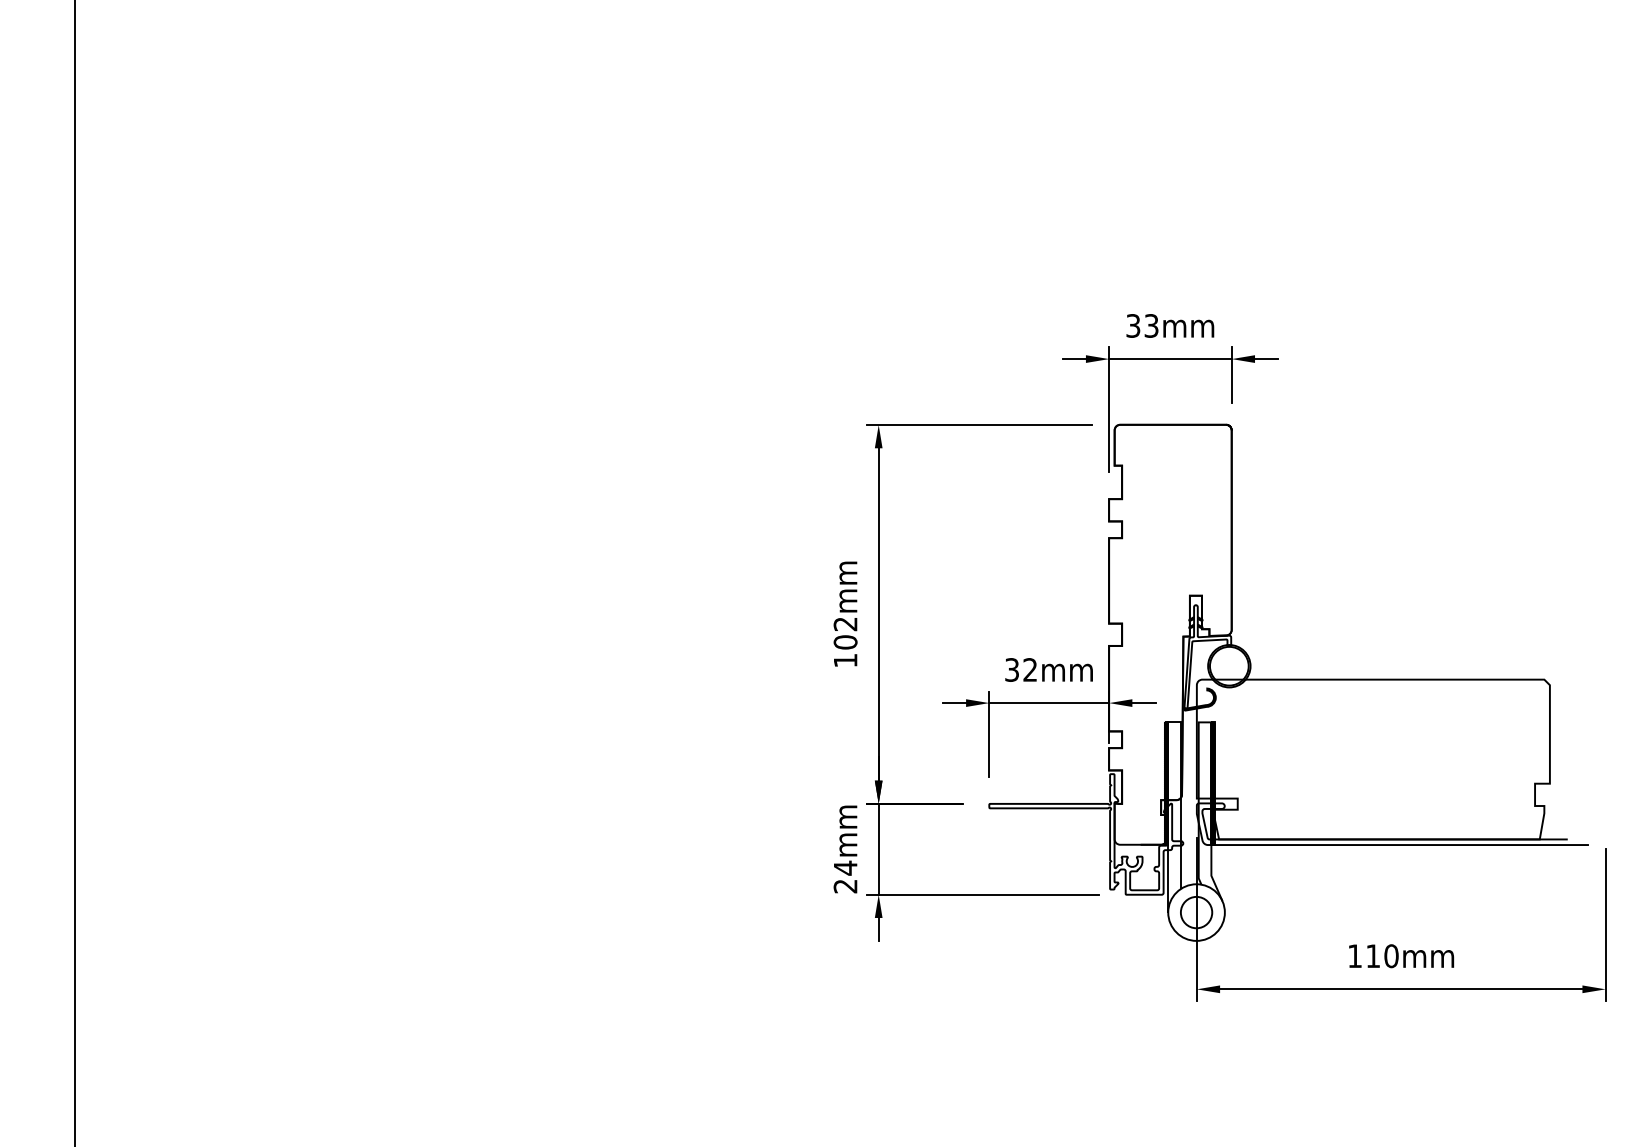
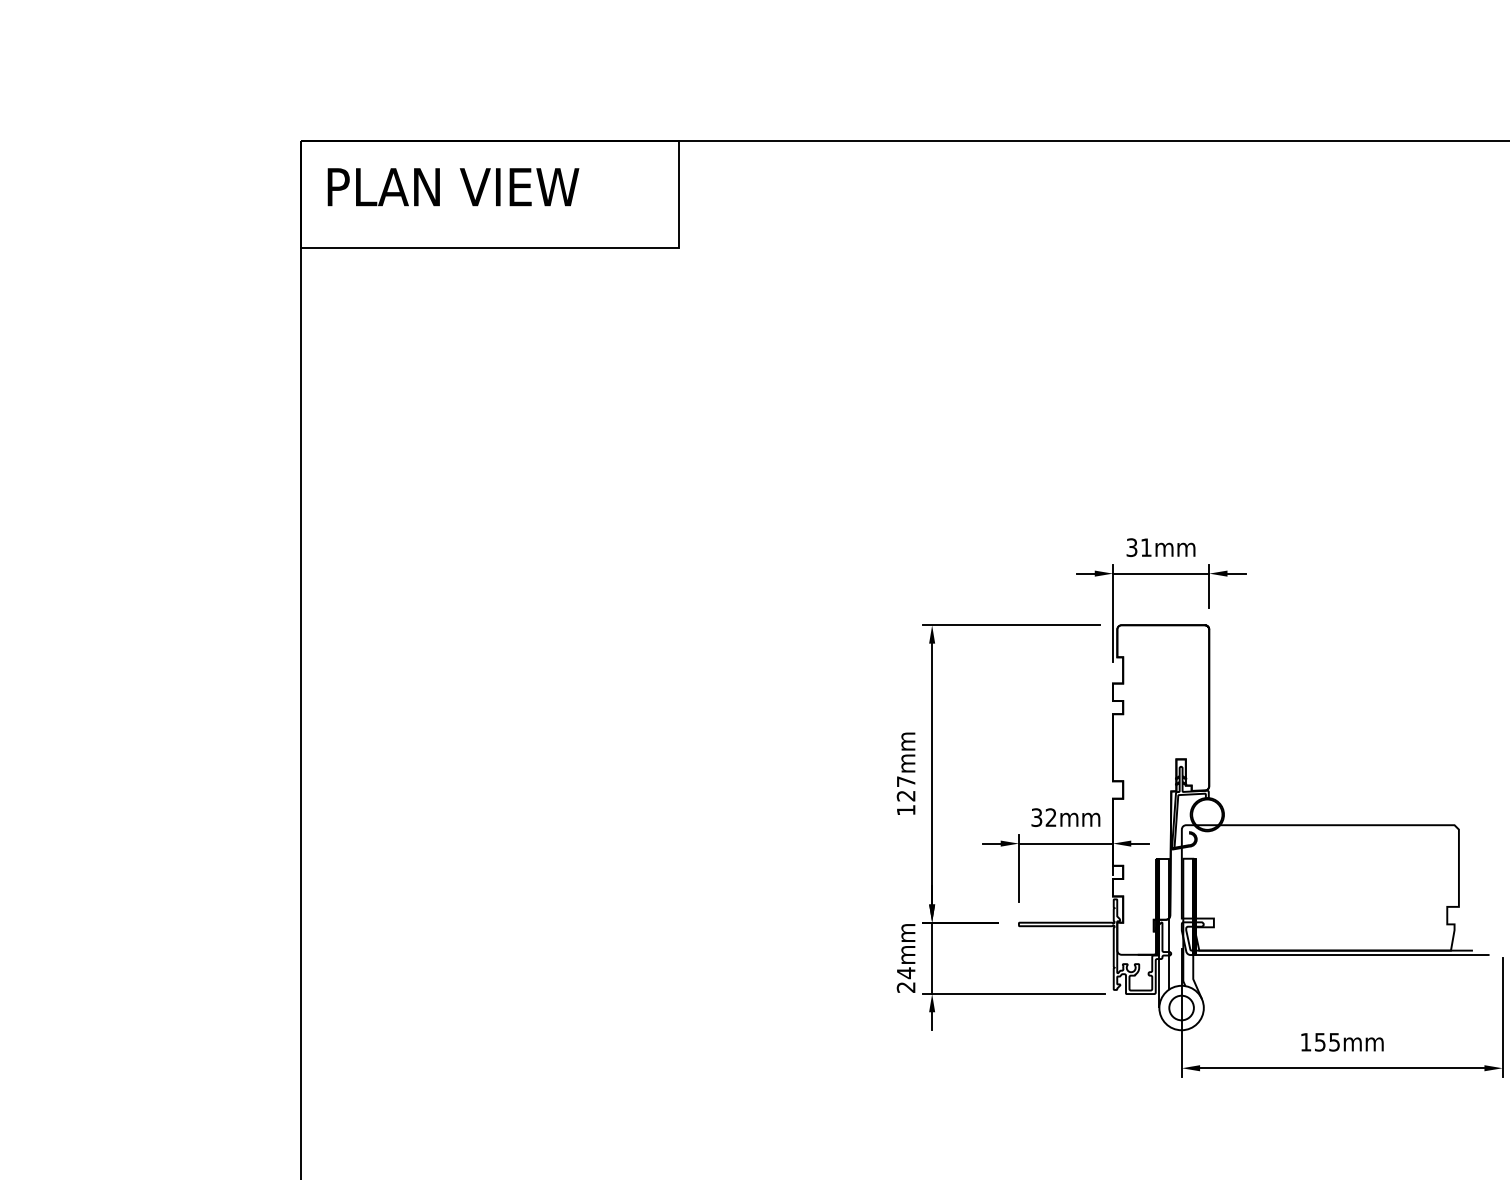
text: (1151, 325) -> (1146, 547), 33mm -> 31mm
text: (844, 632) -> (905, 788), 102mm -> 127mm
text: (1382, 955) -> (1327, 1041), 110mm -> 155mm

